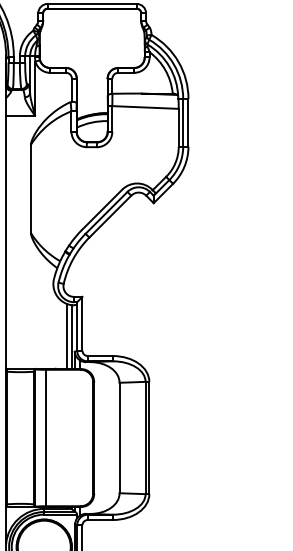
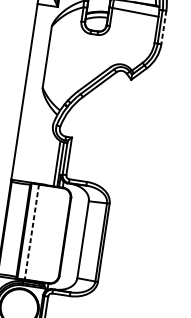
line: (188, 122) -> (163, 27), solid -> dashed
line: (46, 438) -> (32, 232), solid -> dashed

